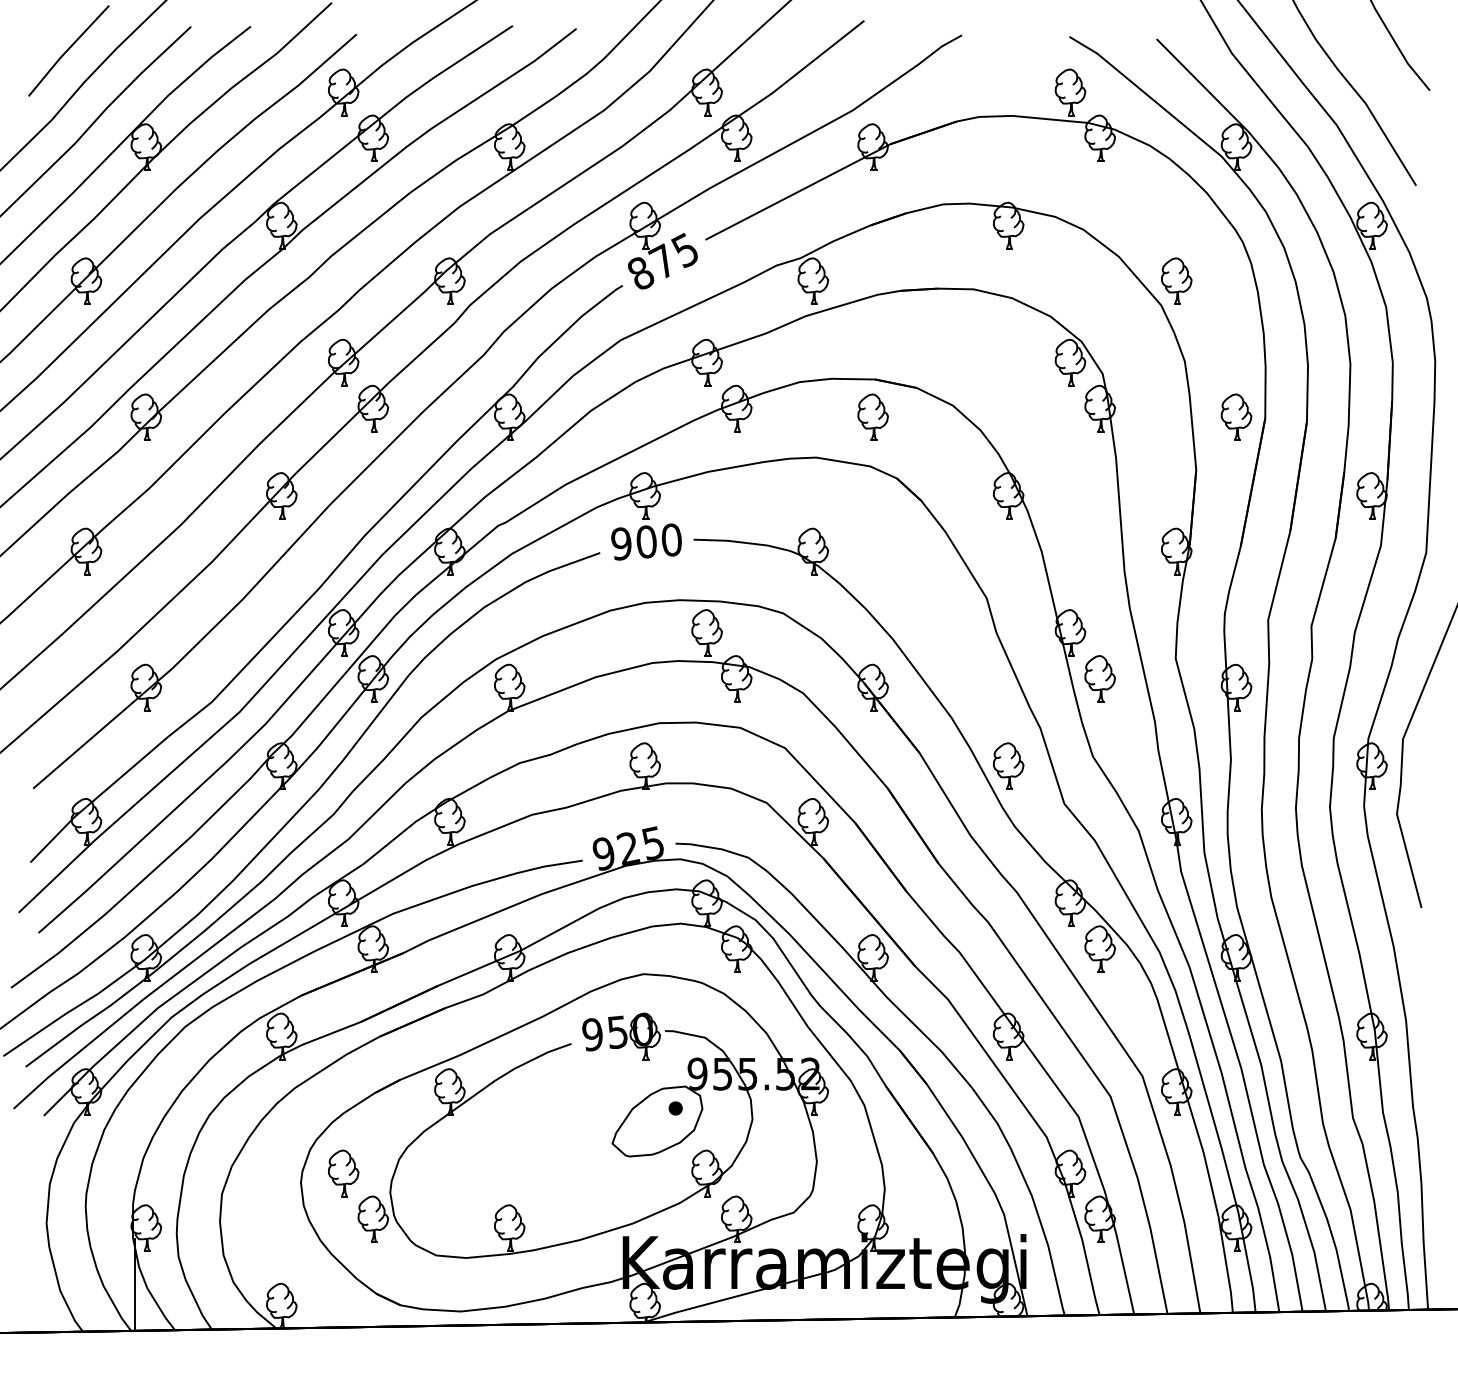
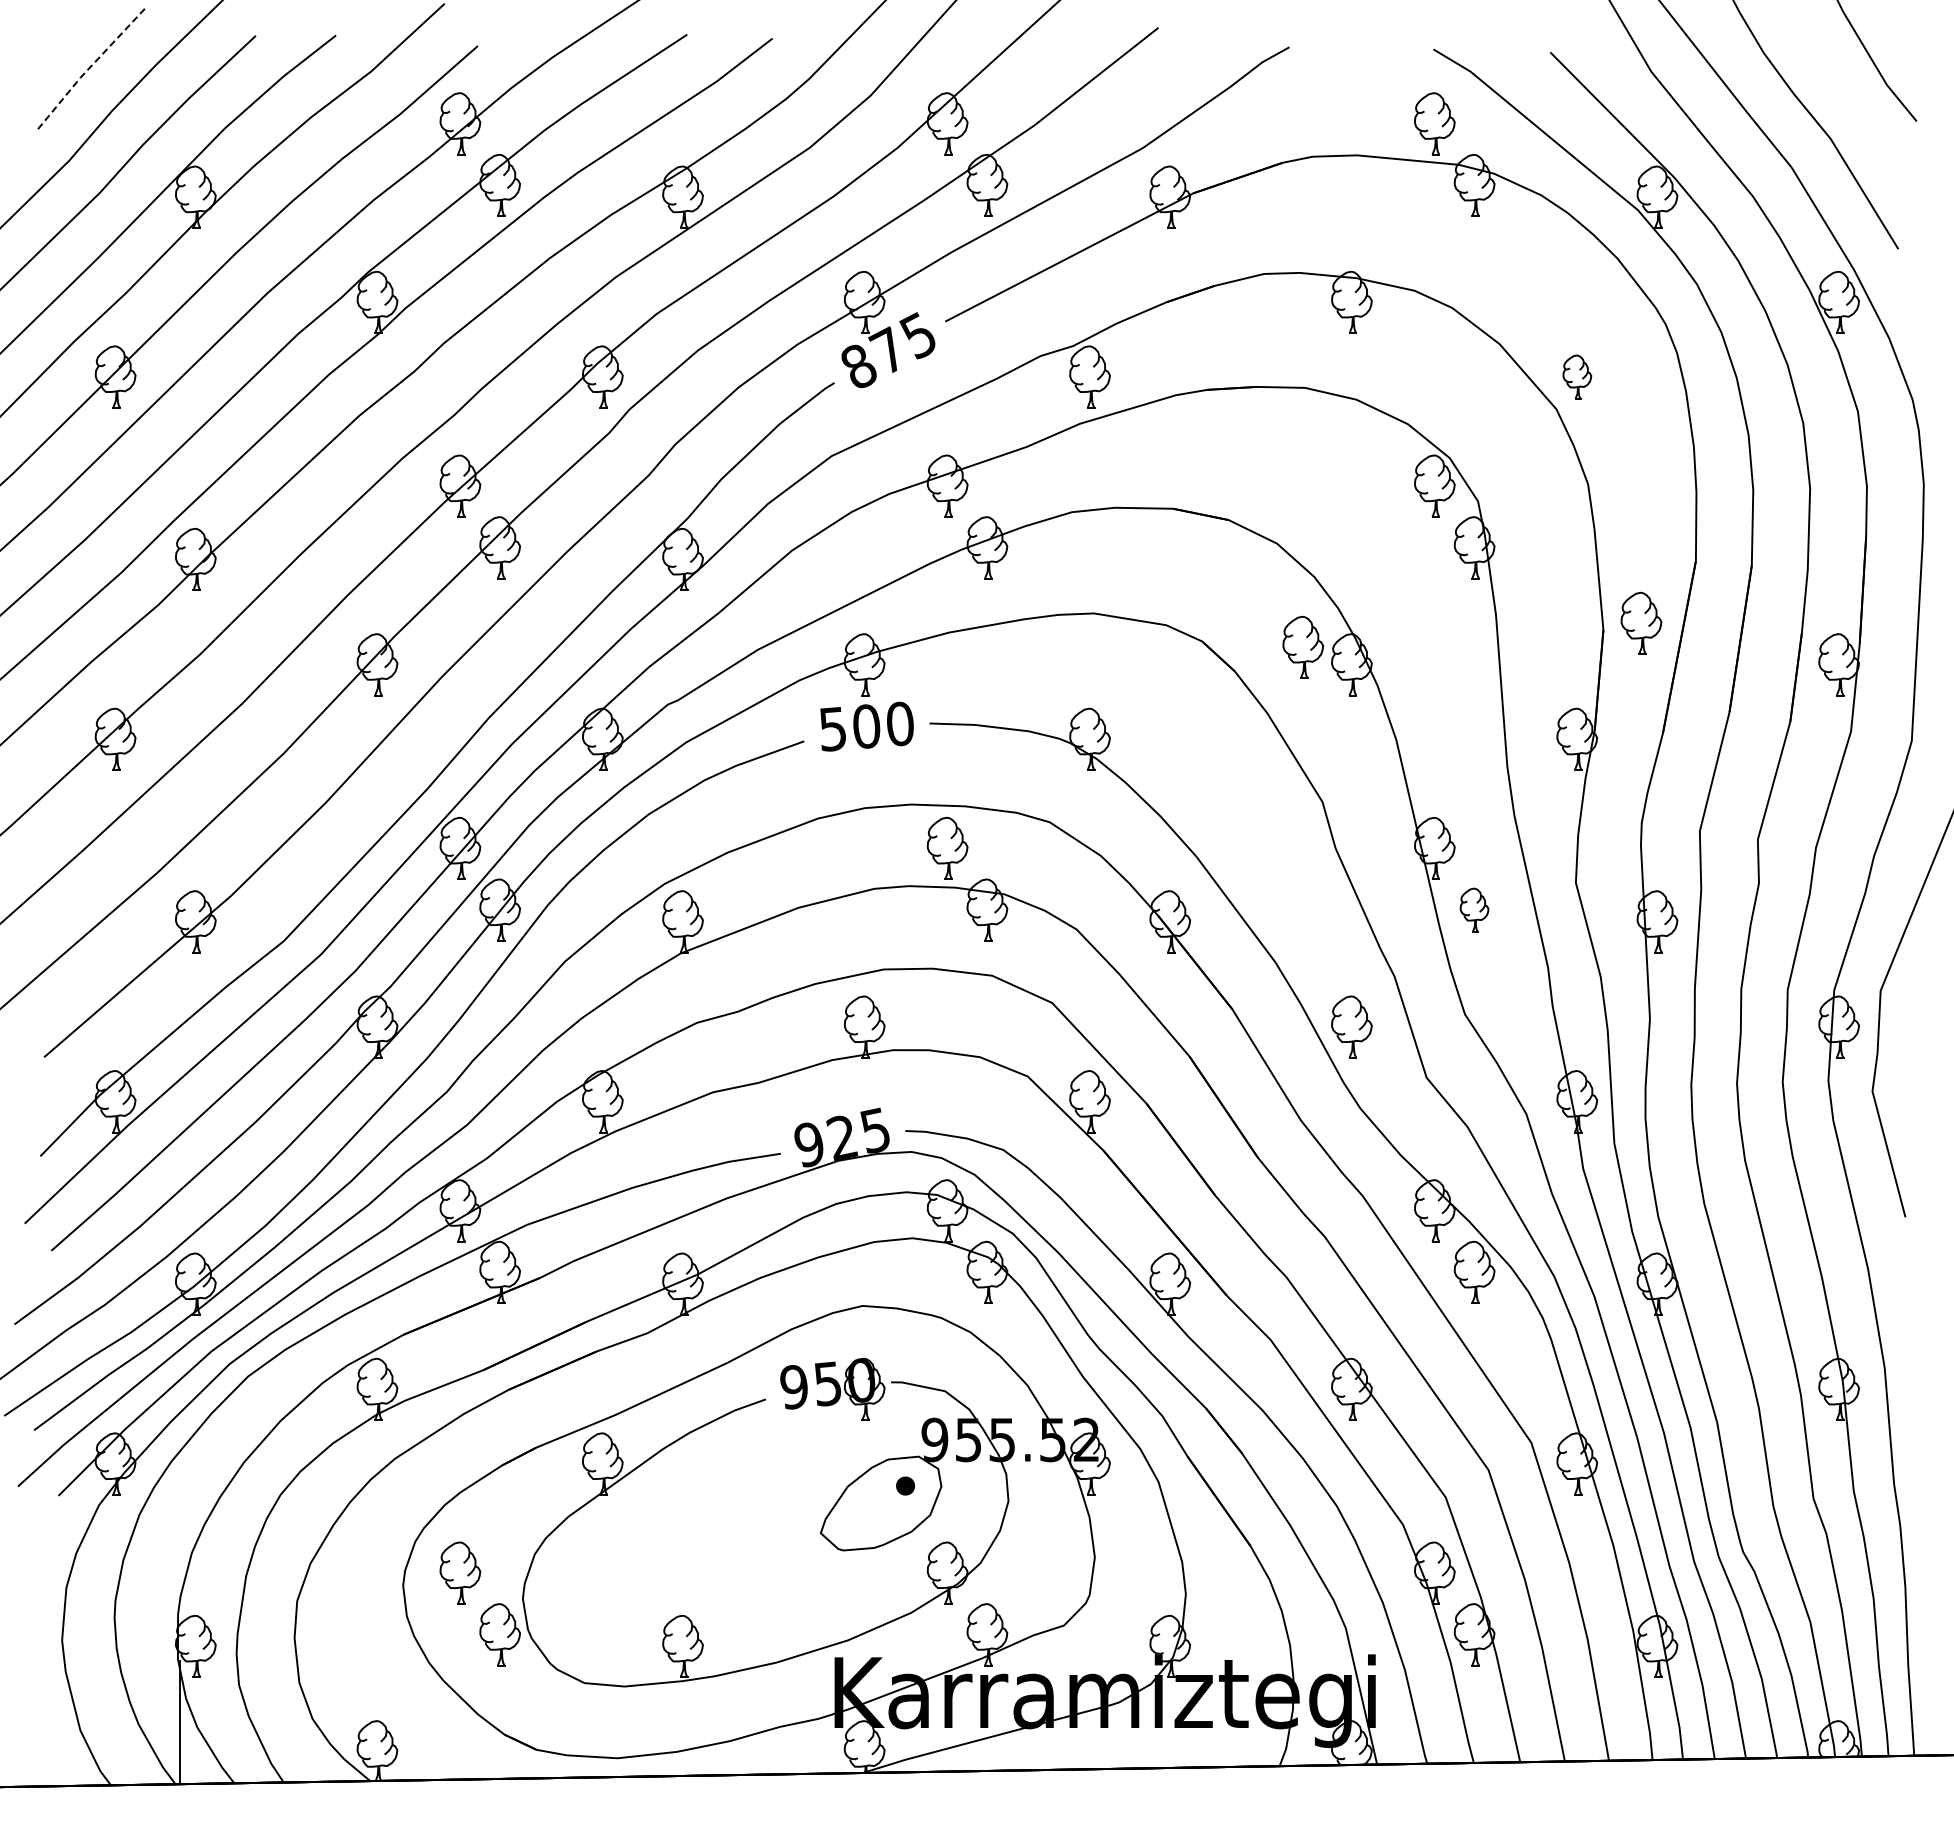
line: (67, 50) -> (90, 67), solid -> dashed
part: (1176, 280) -> (1577, 376), size x0.7
part: (872, 416) -> (1302, 646), moved
part: (1236, 416) -> (1641, 622), moved
text: (621, 544) -> (832, 729), 900 -> 500
part: (1100, 678) -> (1474, 909), size x0.7

